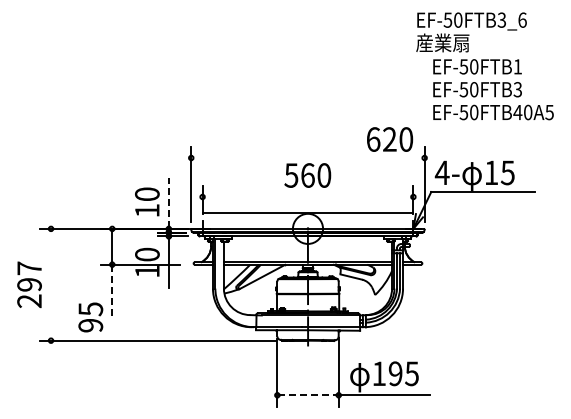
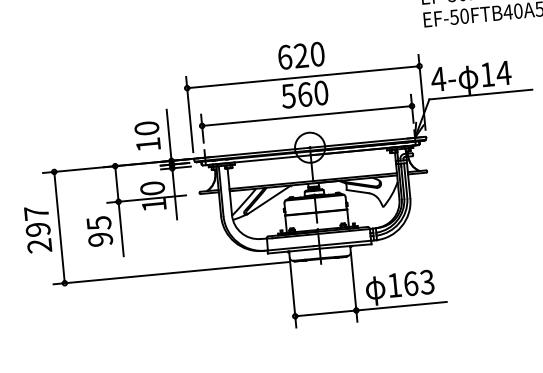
text: (390, 139) -> (301, 55), moved
line: (307, 158) -> (302, 77), added
text: (507, 172) -> (503, 72), 15 -> 14
line: (168, 202) -> (168, 134), dashed -> solid
line: (307, 213) -> (306, 116), moved
line: (51, 284) -> (59, 227), added
line: (112, 292) -> (121, 229), dashed -> solid
text: (90, 317) -> (99, 231), moved
text: (403, 373) -> (418, 282), 195 -> 163
line: (308, 395) -> (326, 313), dashed -> solid

